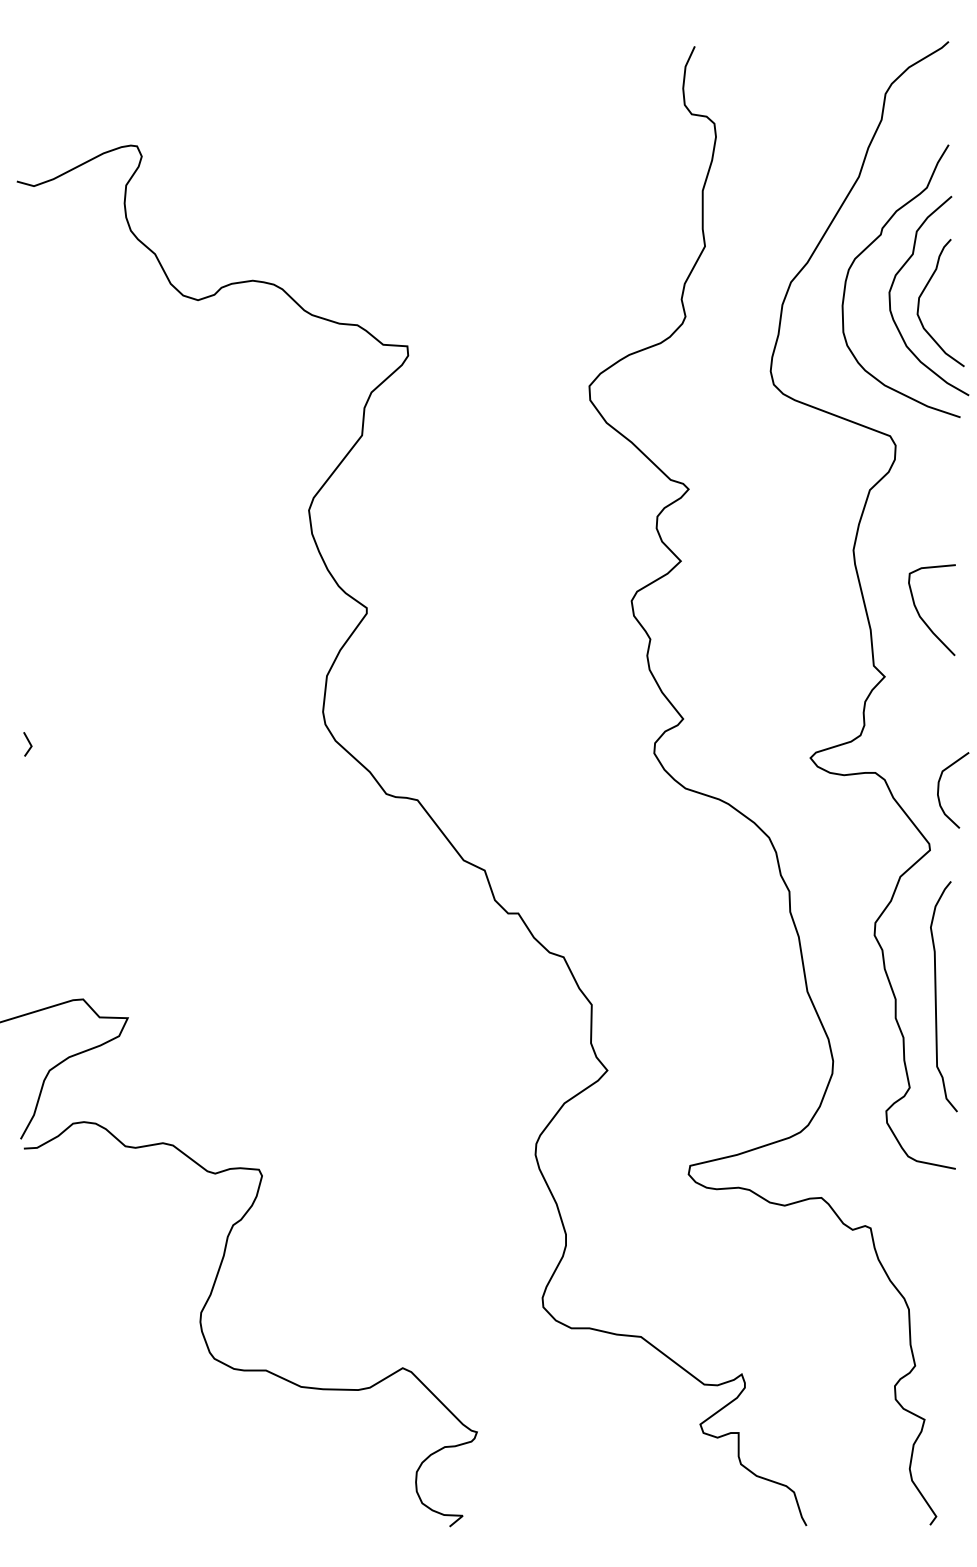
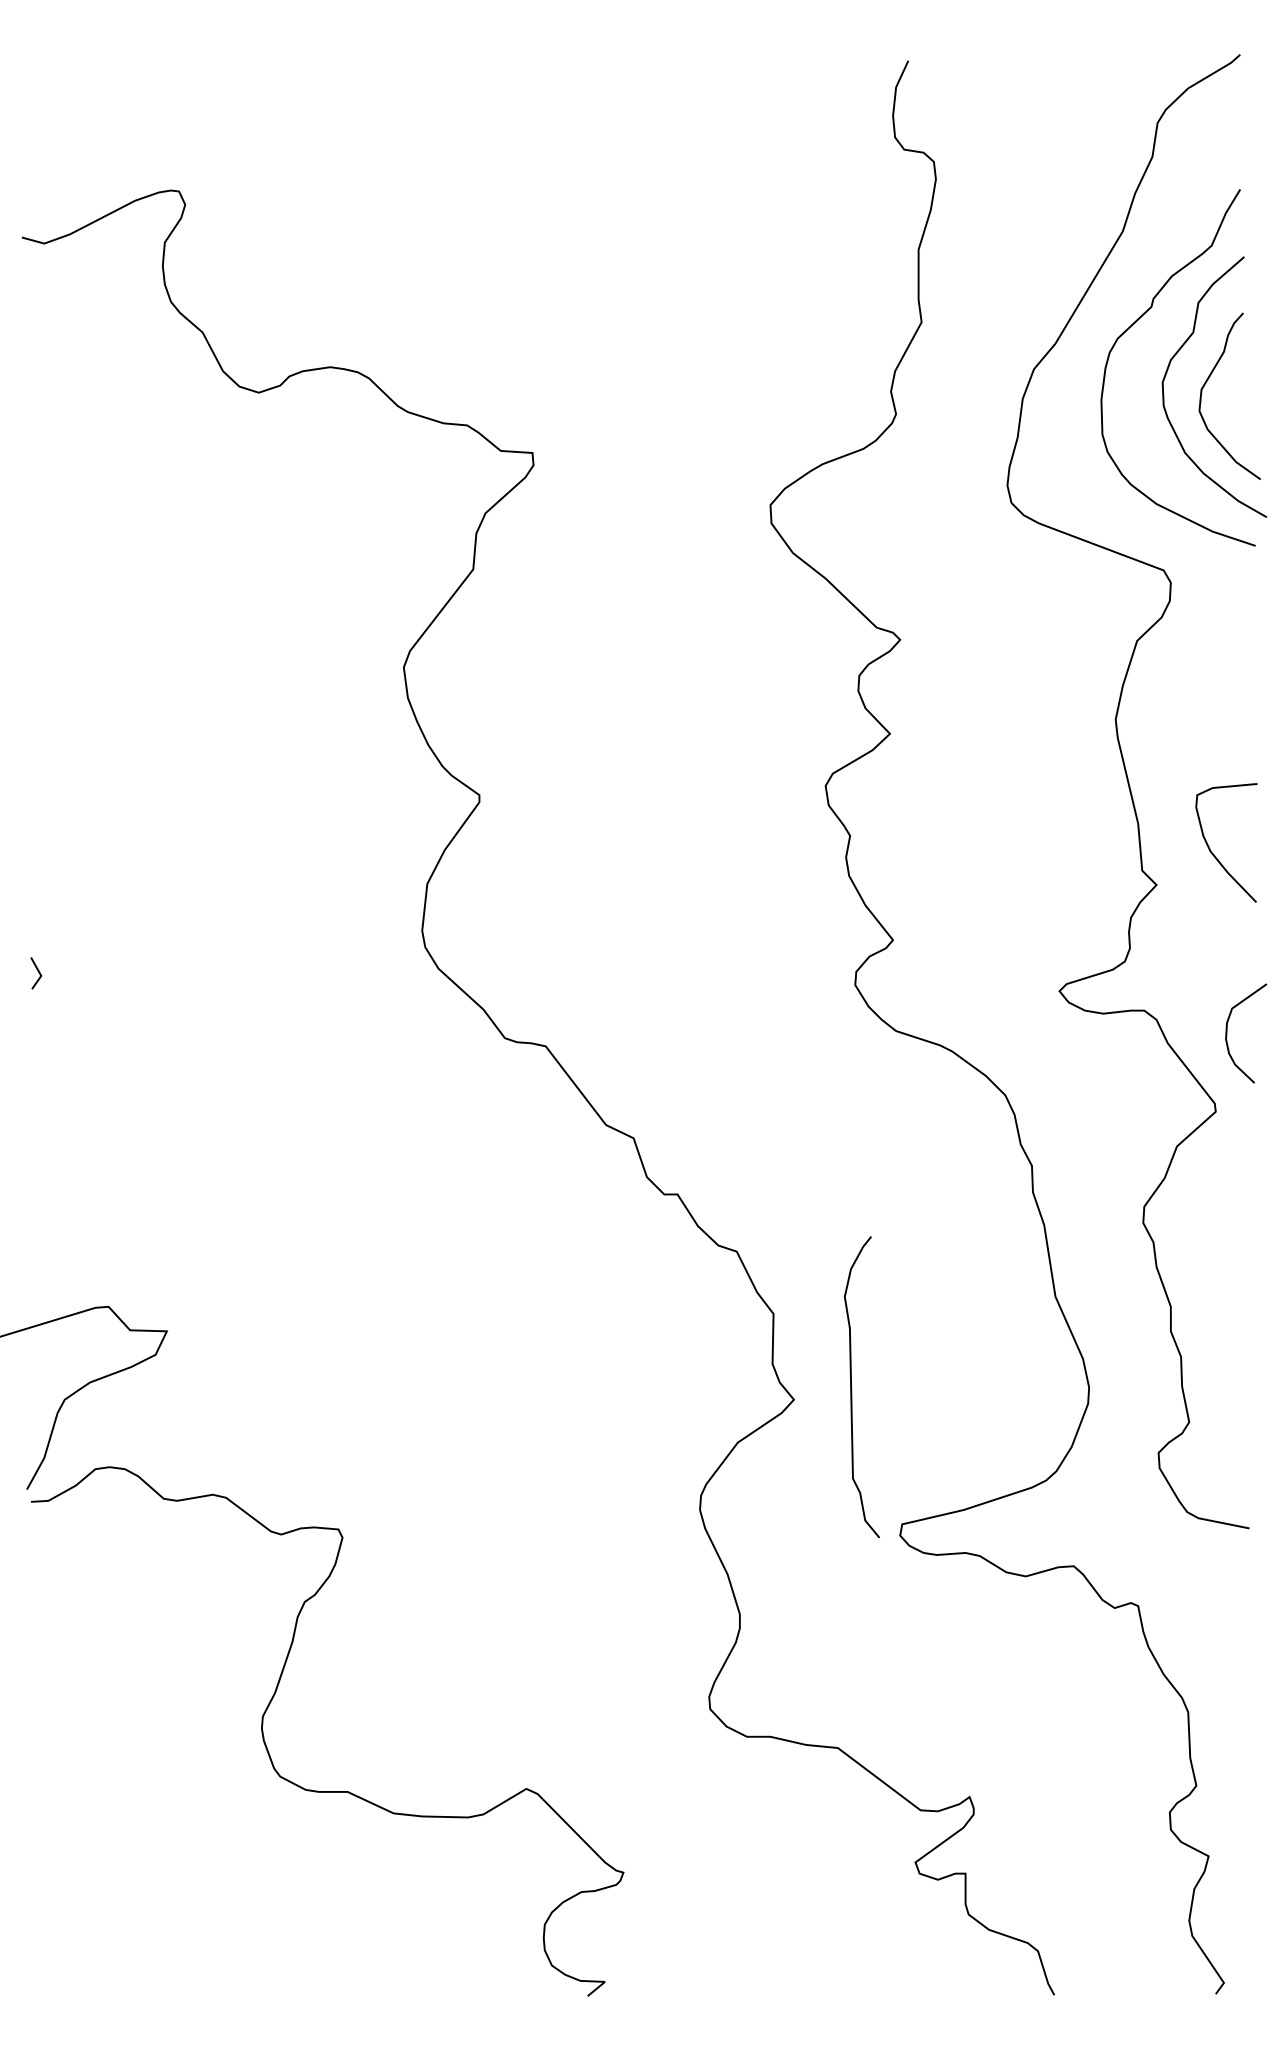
curve: (922, 619) -> (1214, 854), moved
curve: (936, 997) -> (852, 1388), moved

